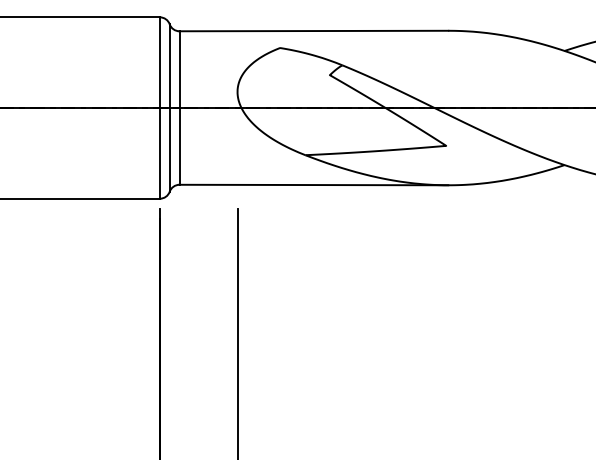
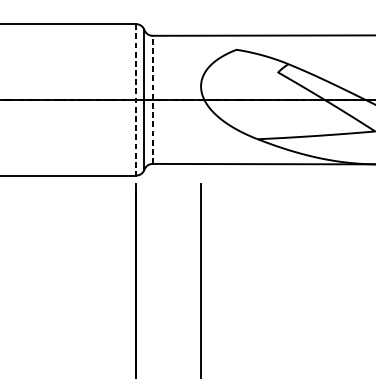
line: (159, 108) -> (135, 100), solid -> dashed
line: (179, 108) -> (152, 100), solid -> dashed

